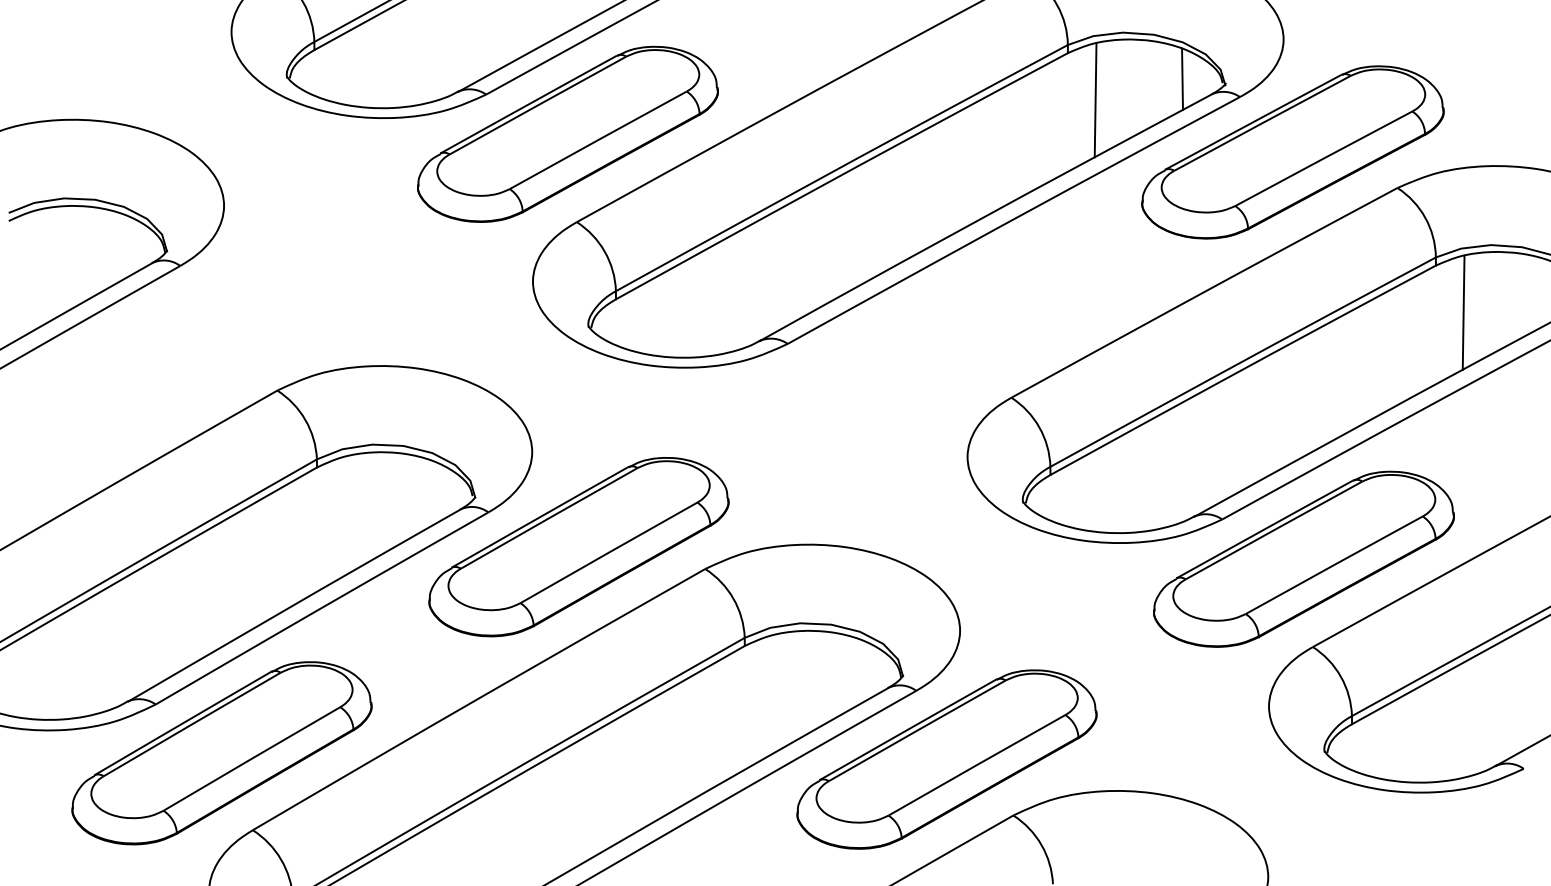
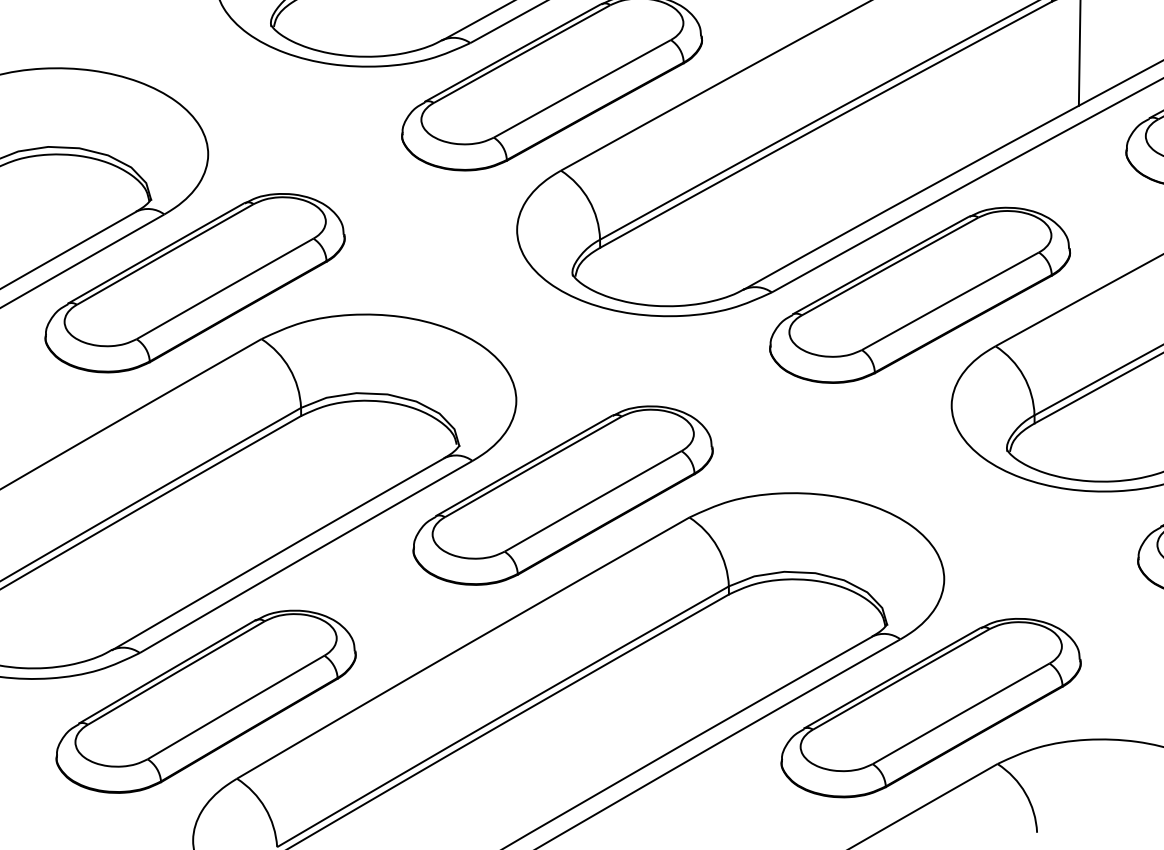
part: (210, 334) -> (194, 283), added
part: (935, 346) -> (919, 295), added

